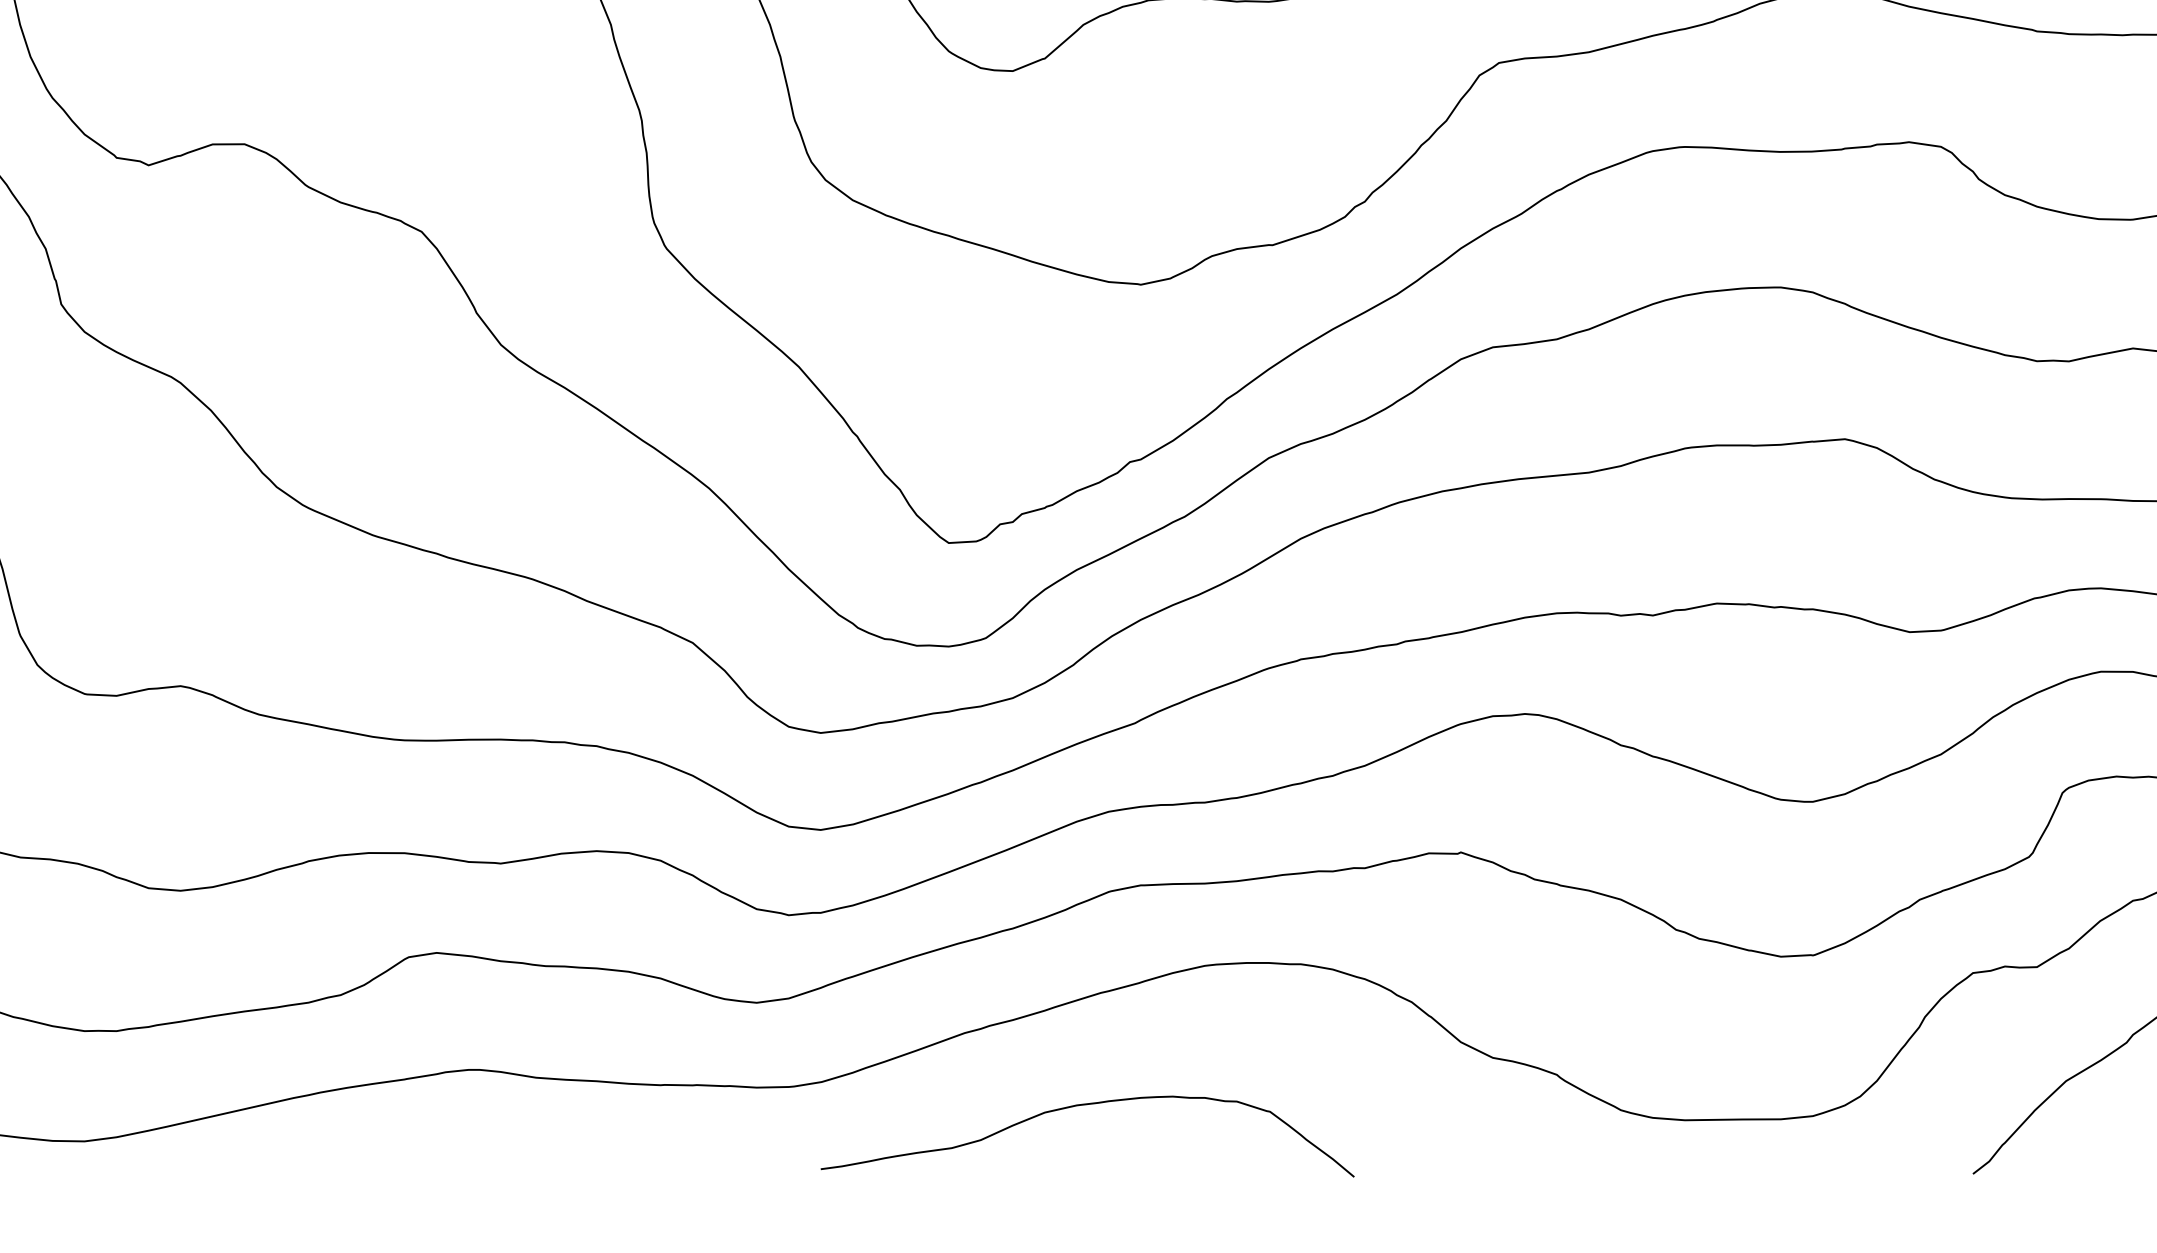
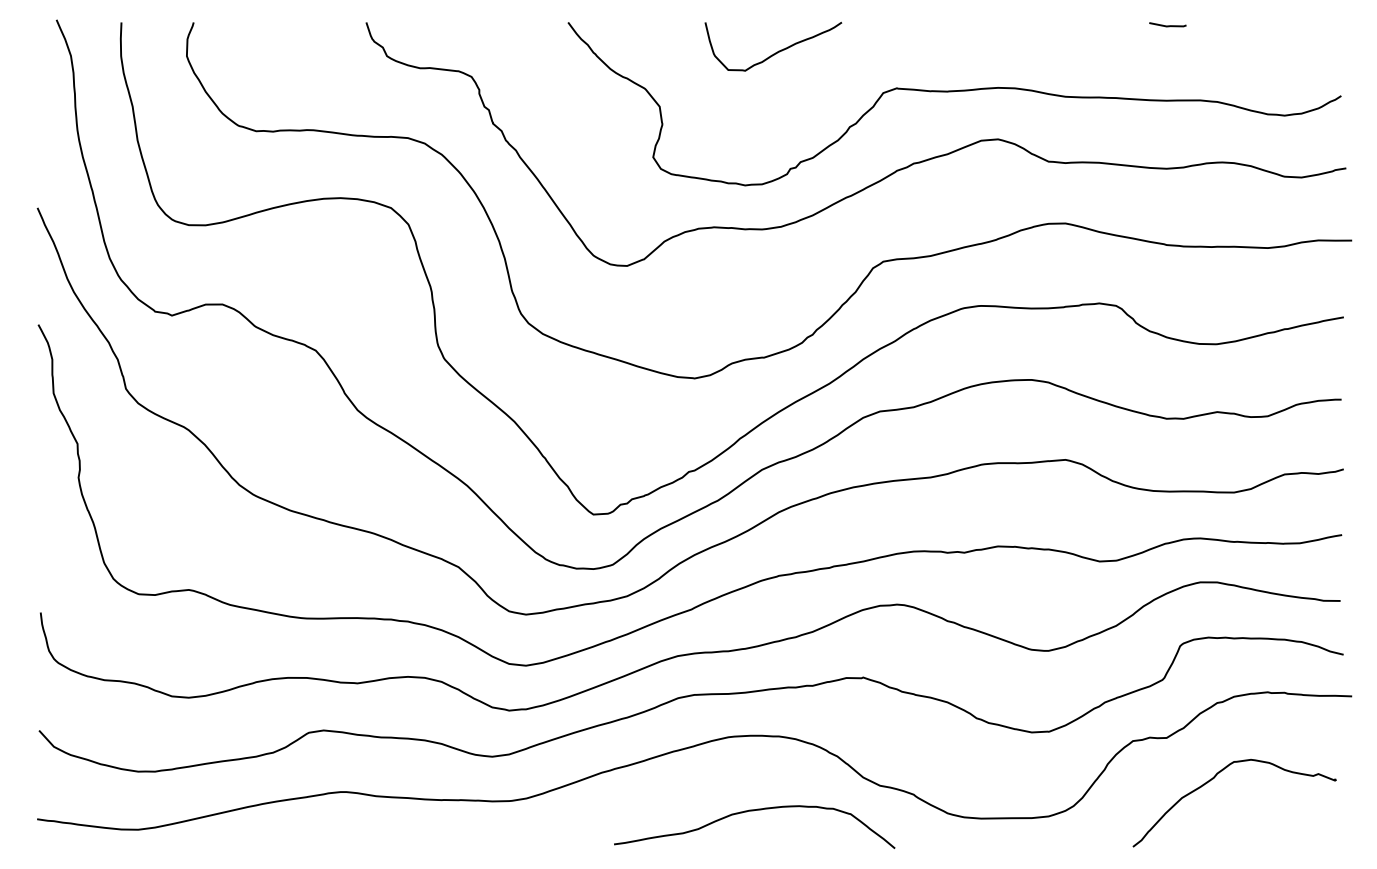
curve: (1085, 1106) -> (753, 811), moved

